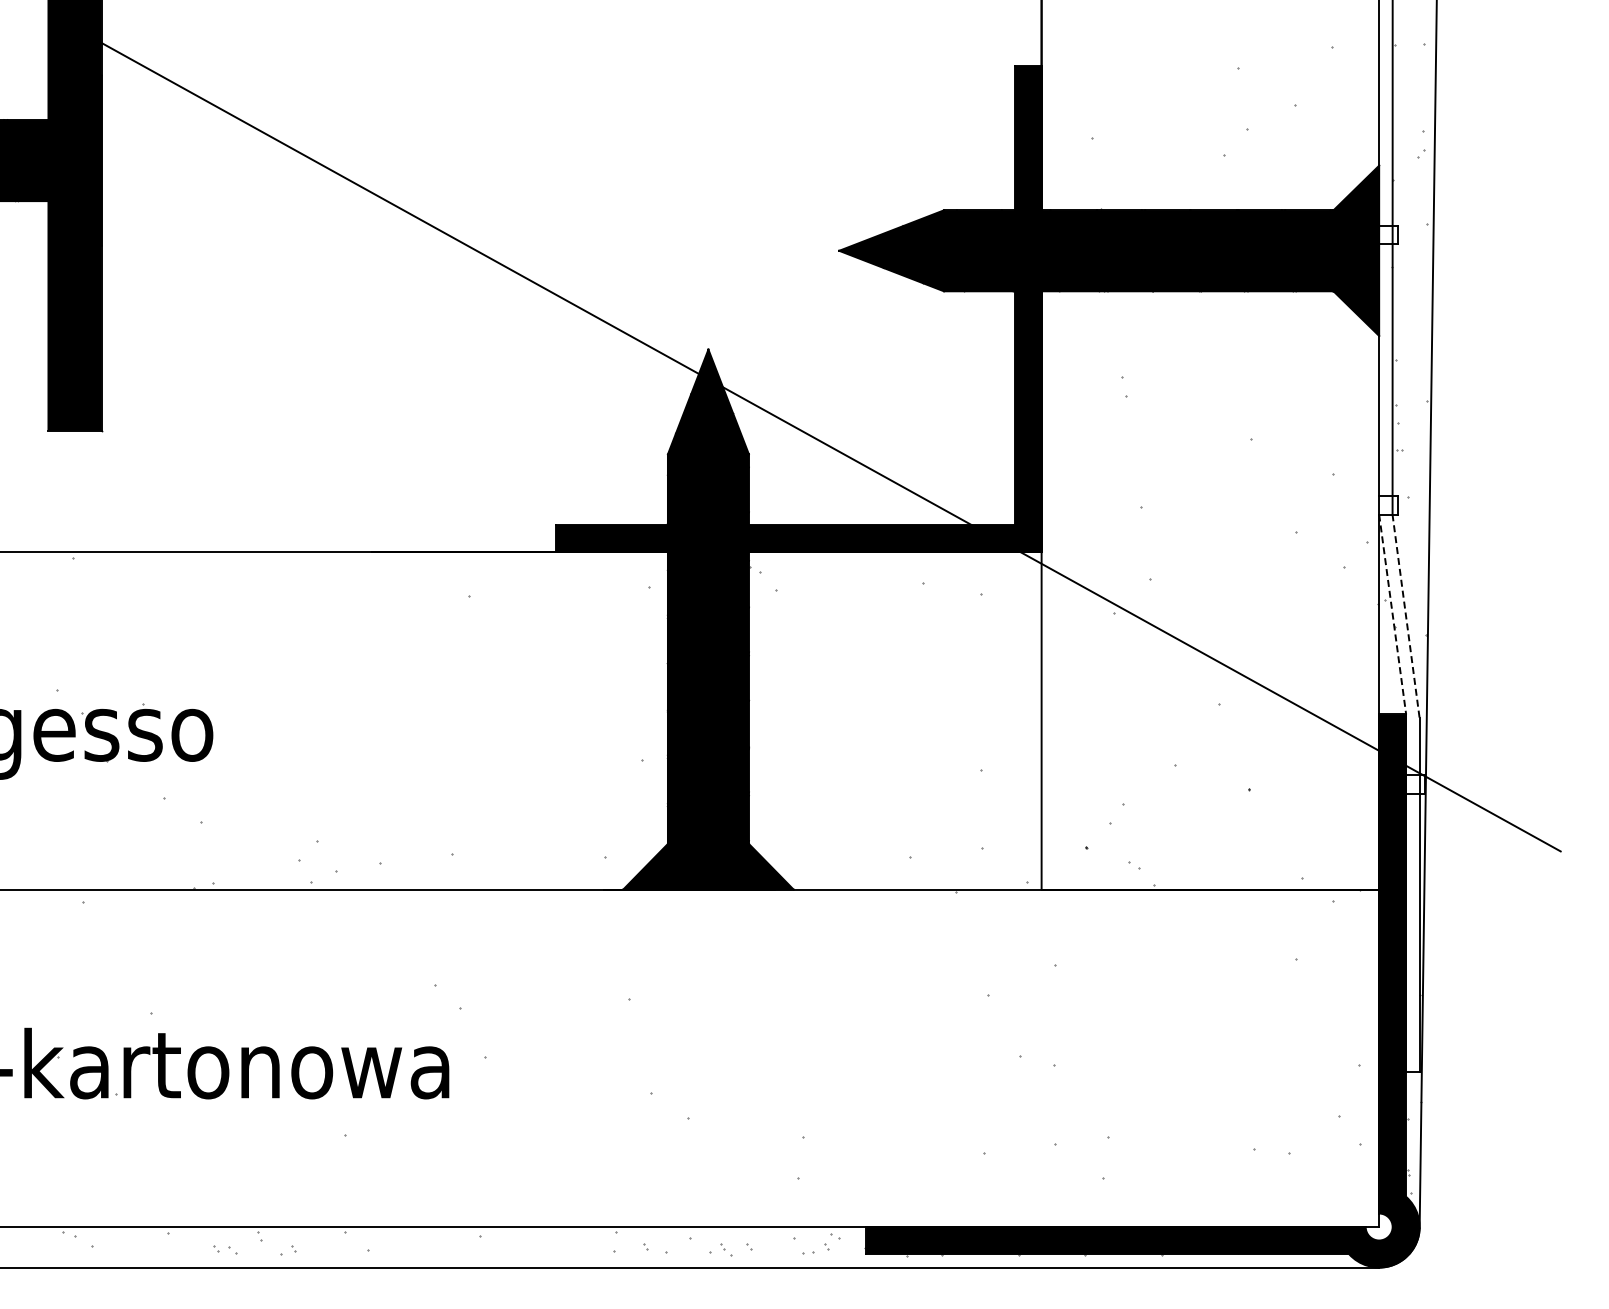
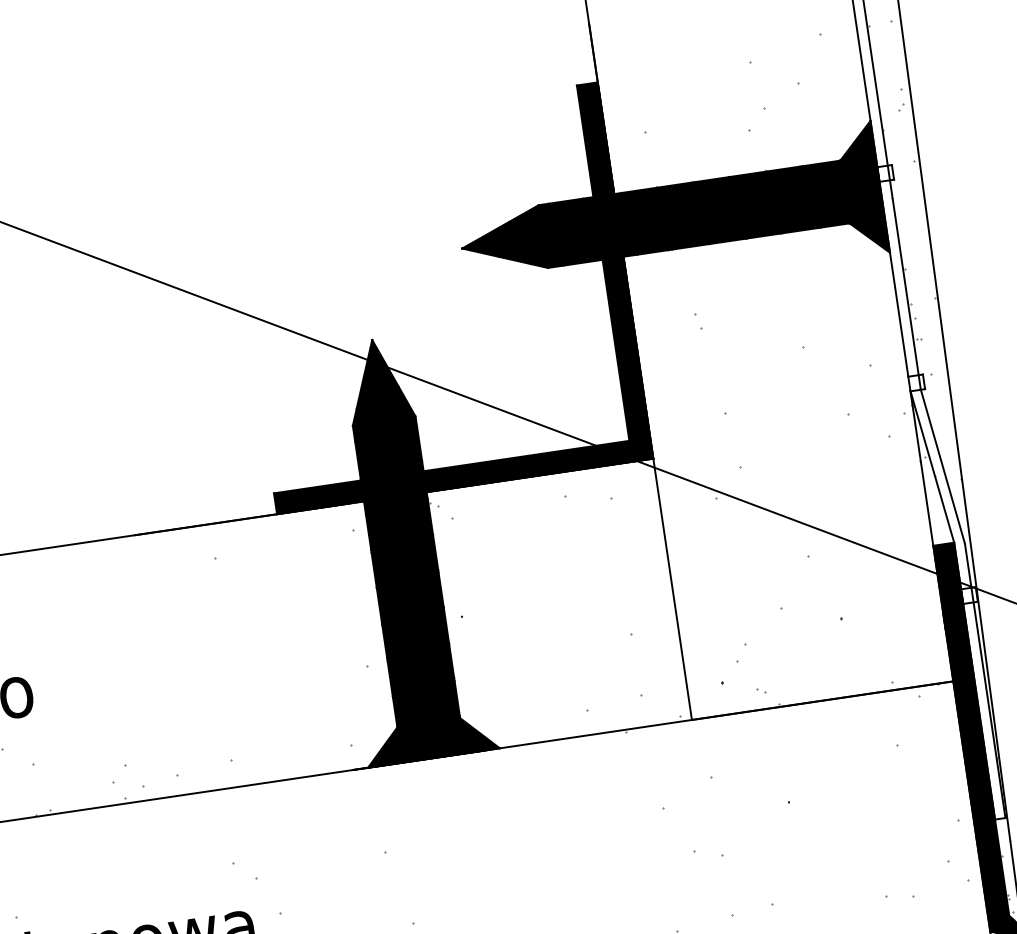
line: (1392, 614) -> (932, 466), dashed -> solid
line: (1406, 616) -> (943, 466), dashed -> solid

